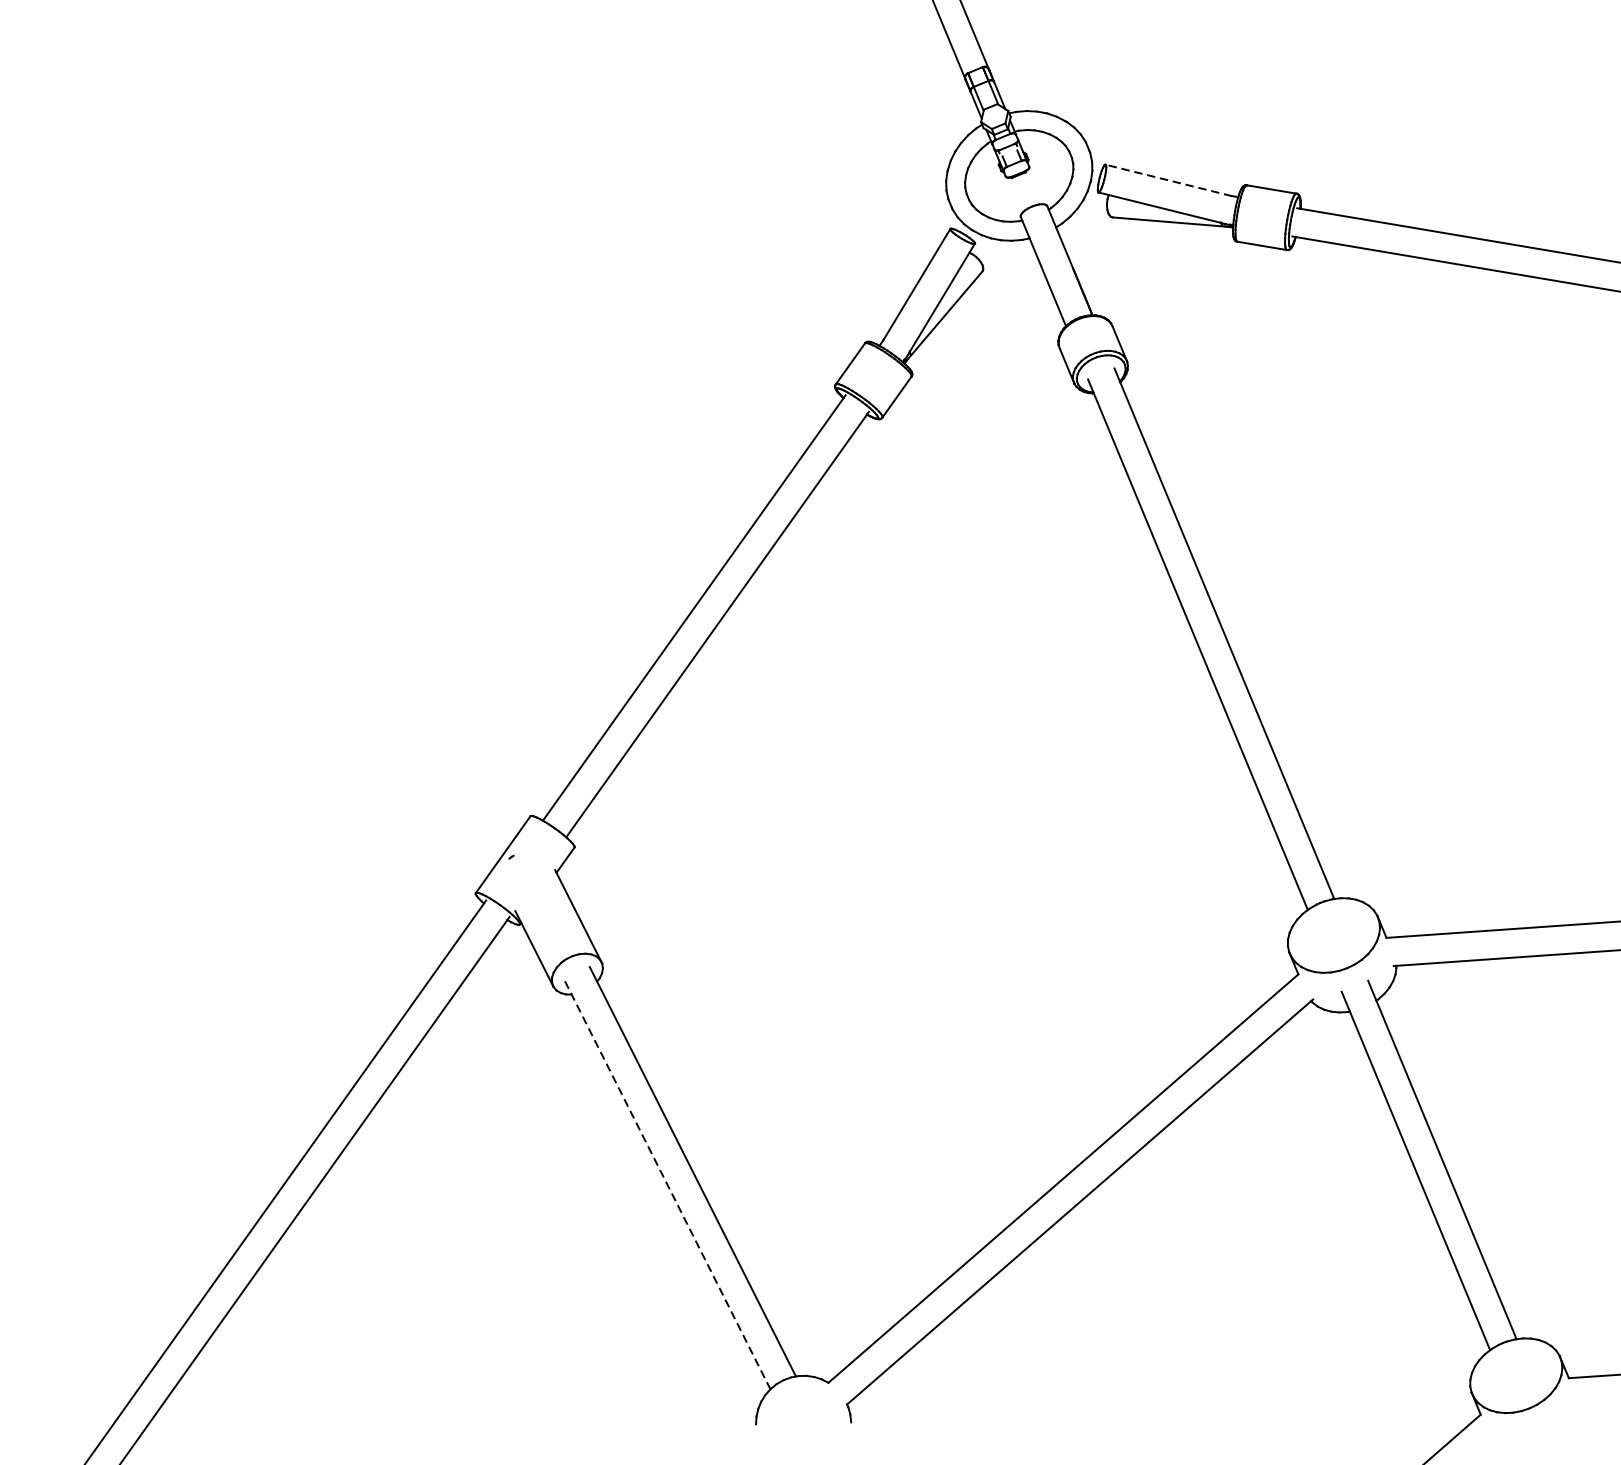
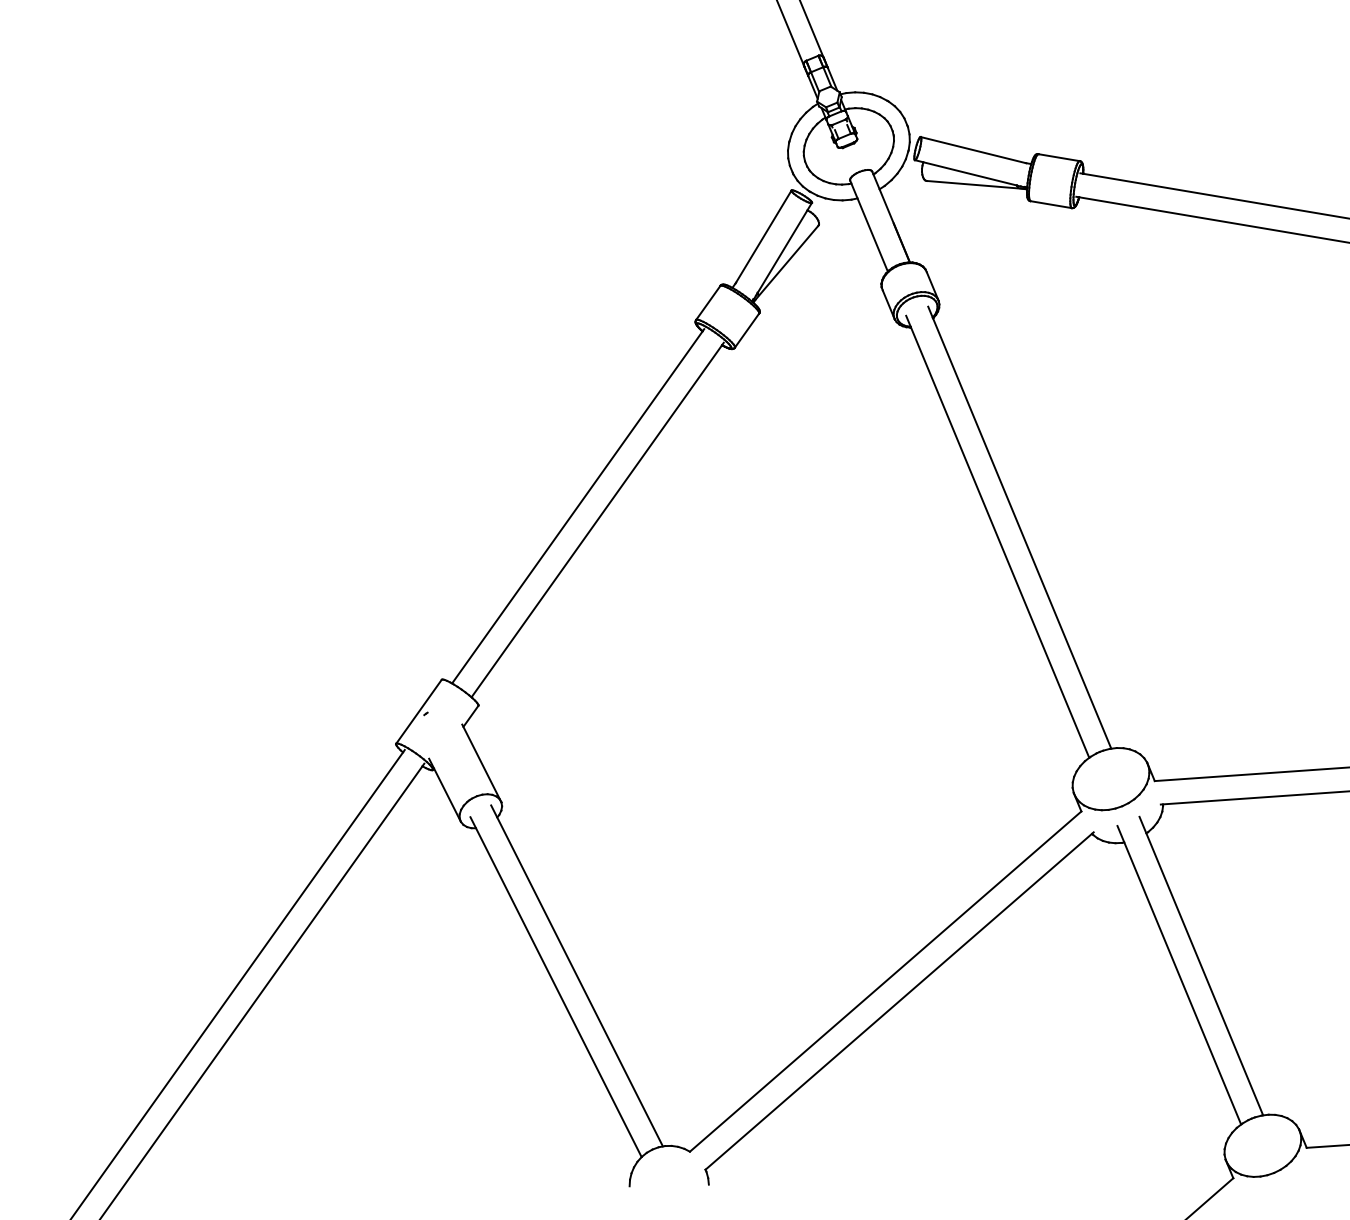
line: (1168, 180) -> (973, 150), dashed -> solid
line: (668, 1185) -> (556, 987), dashed -> solid

